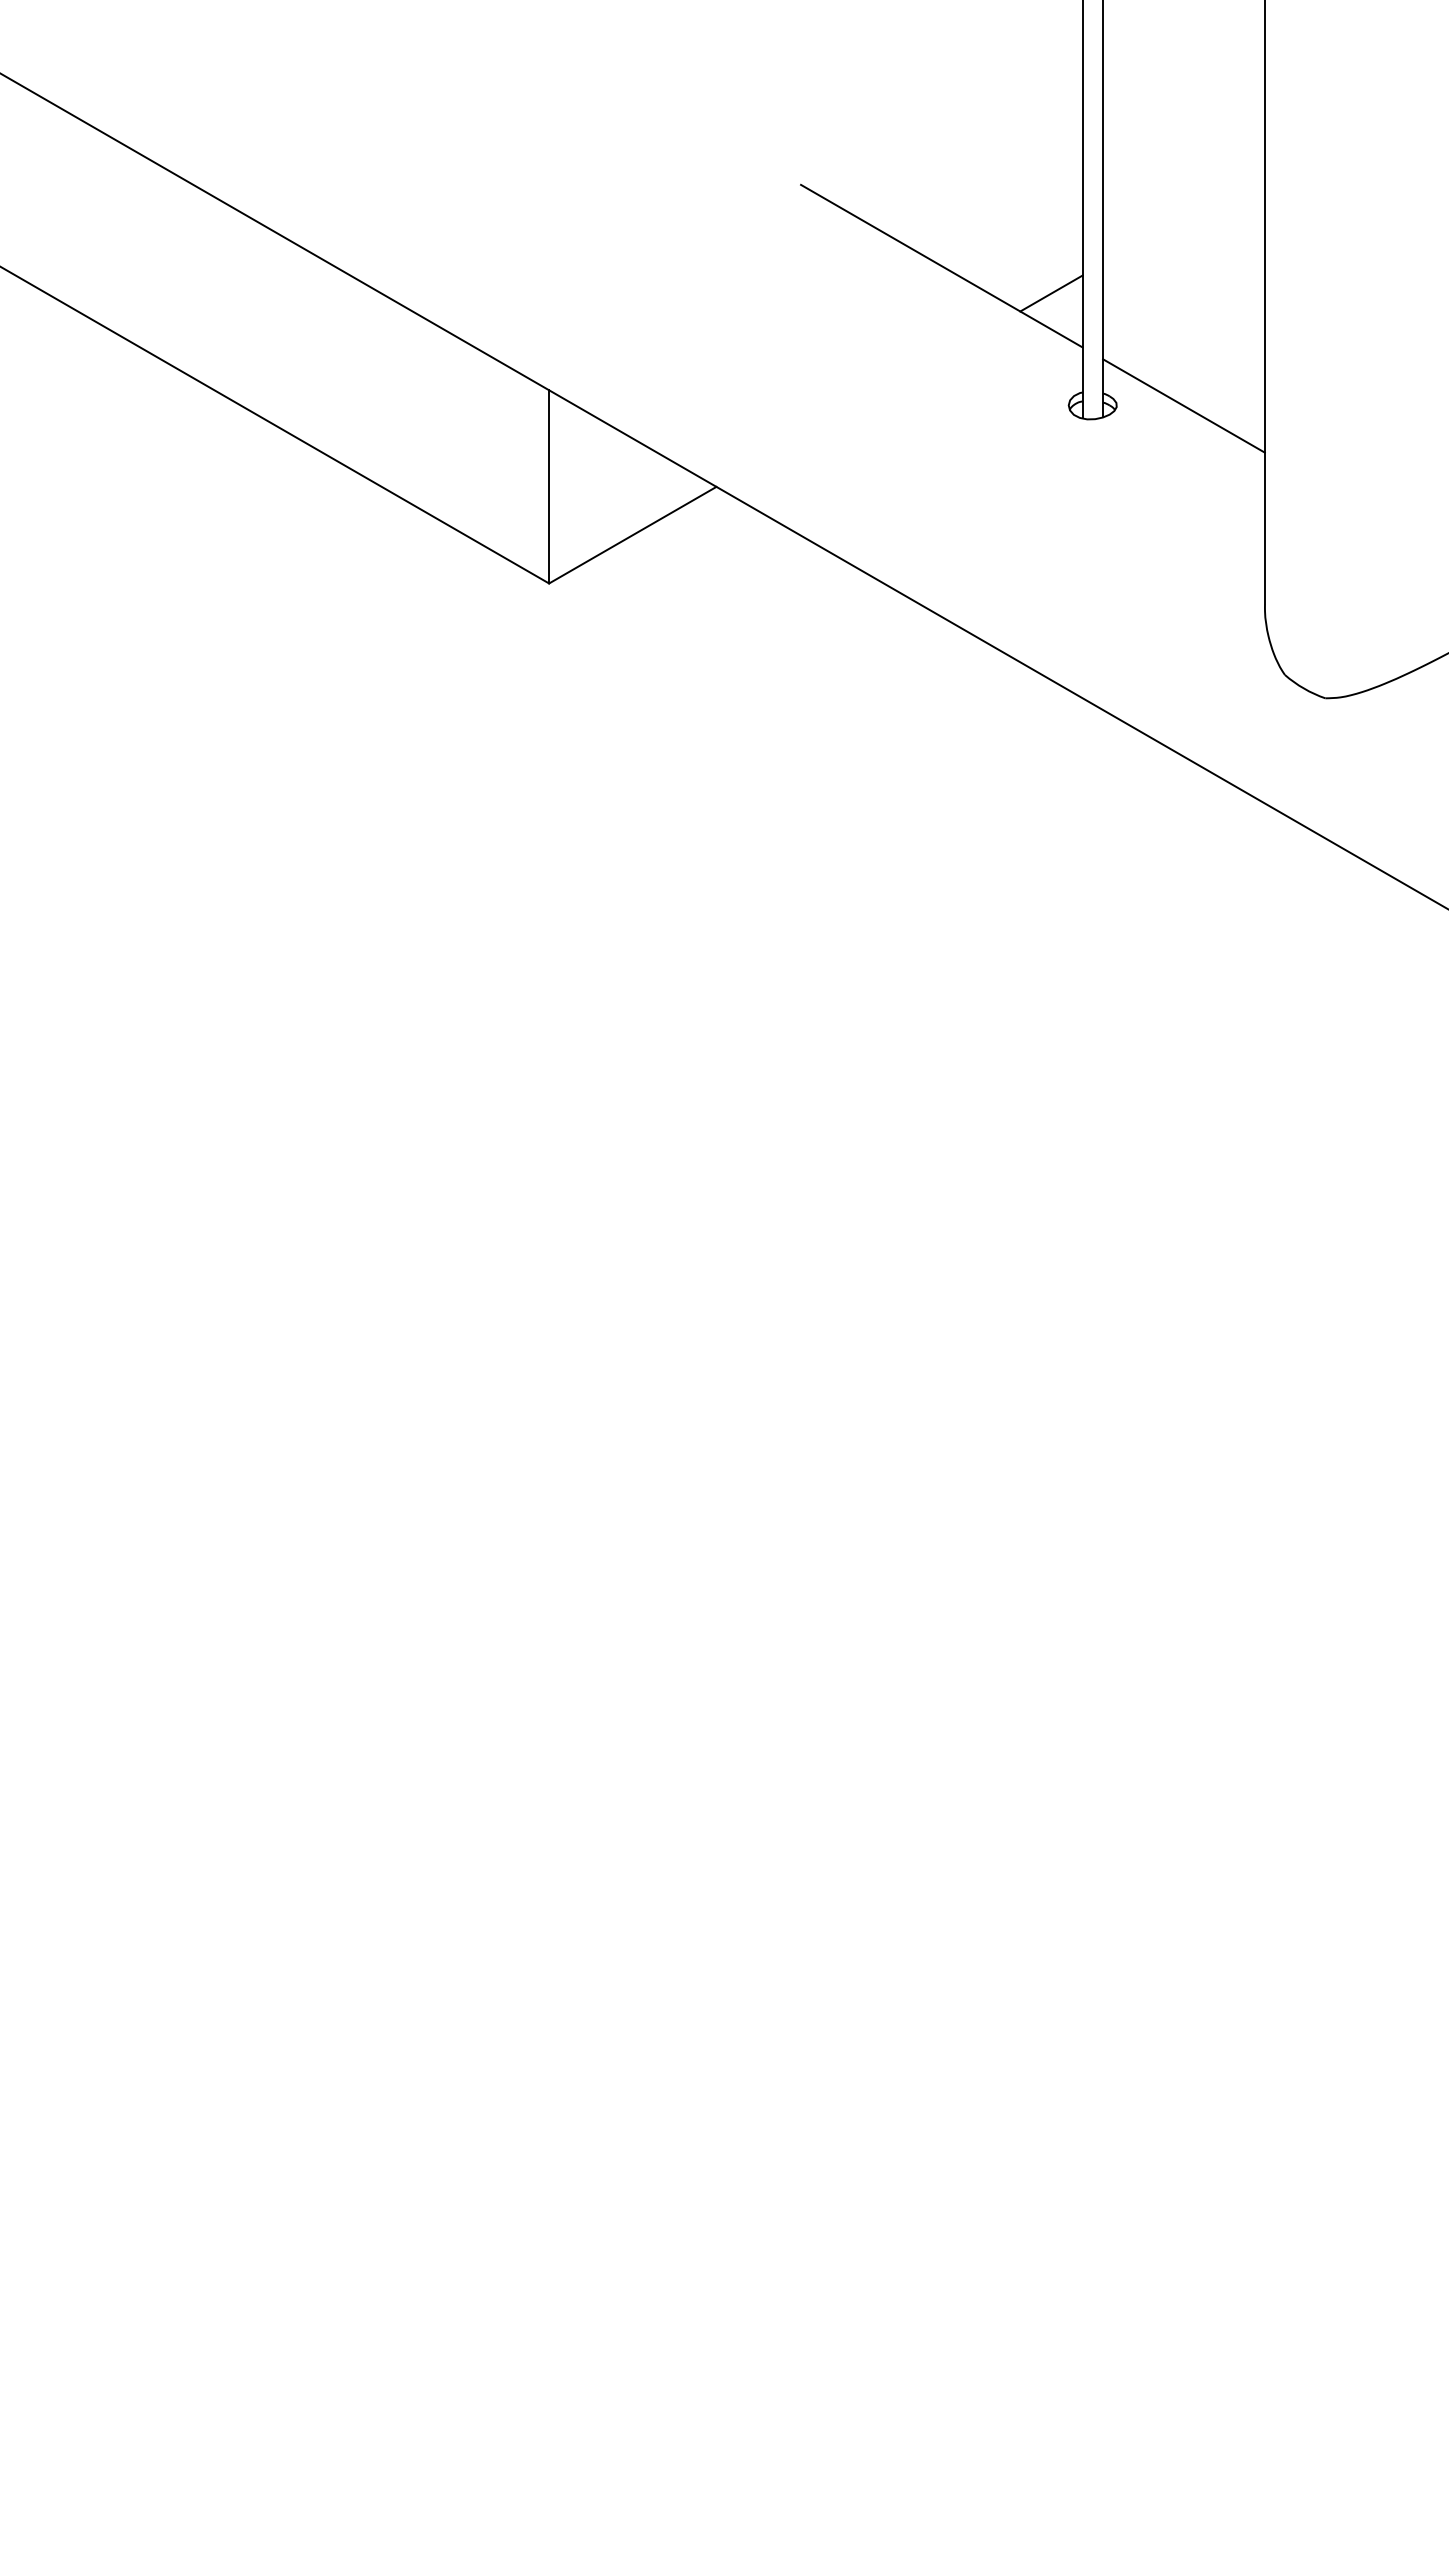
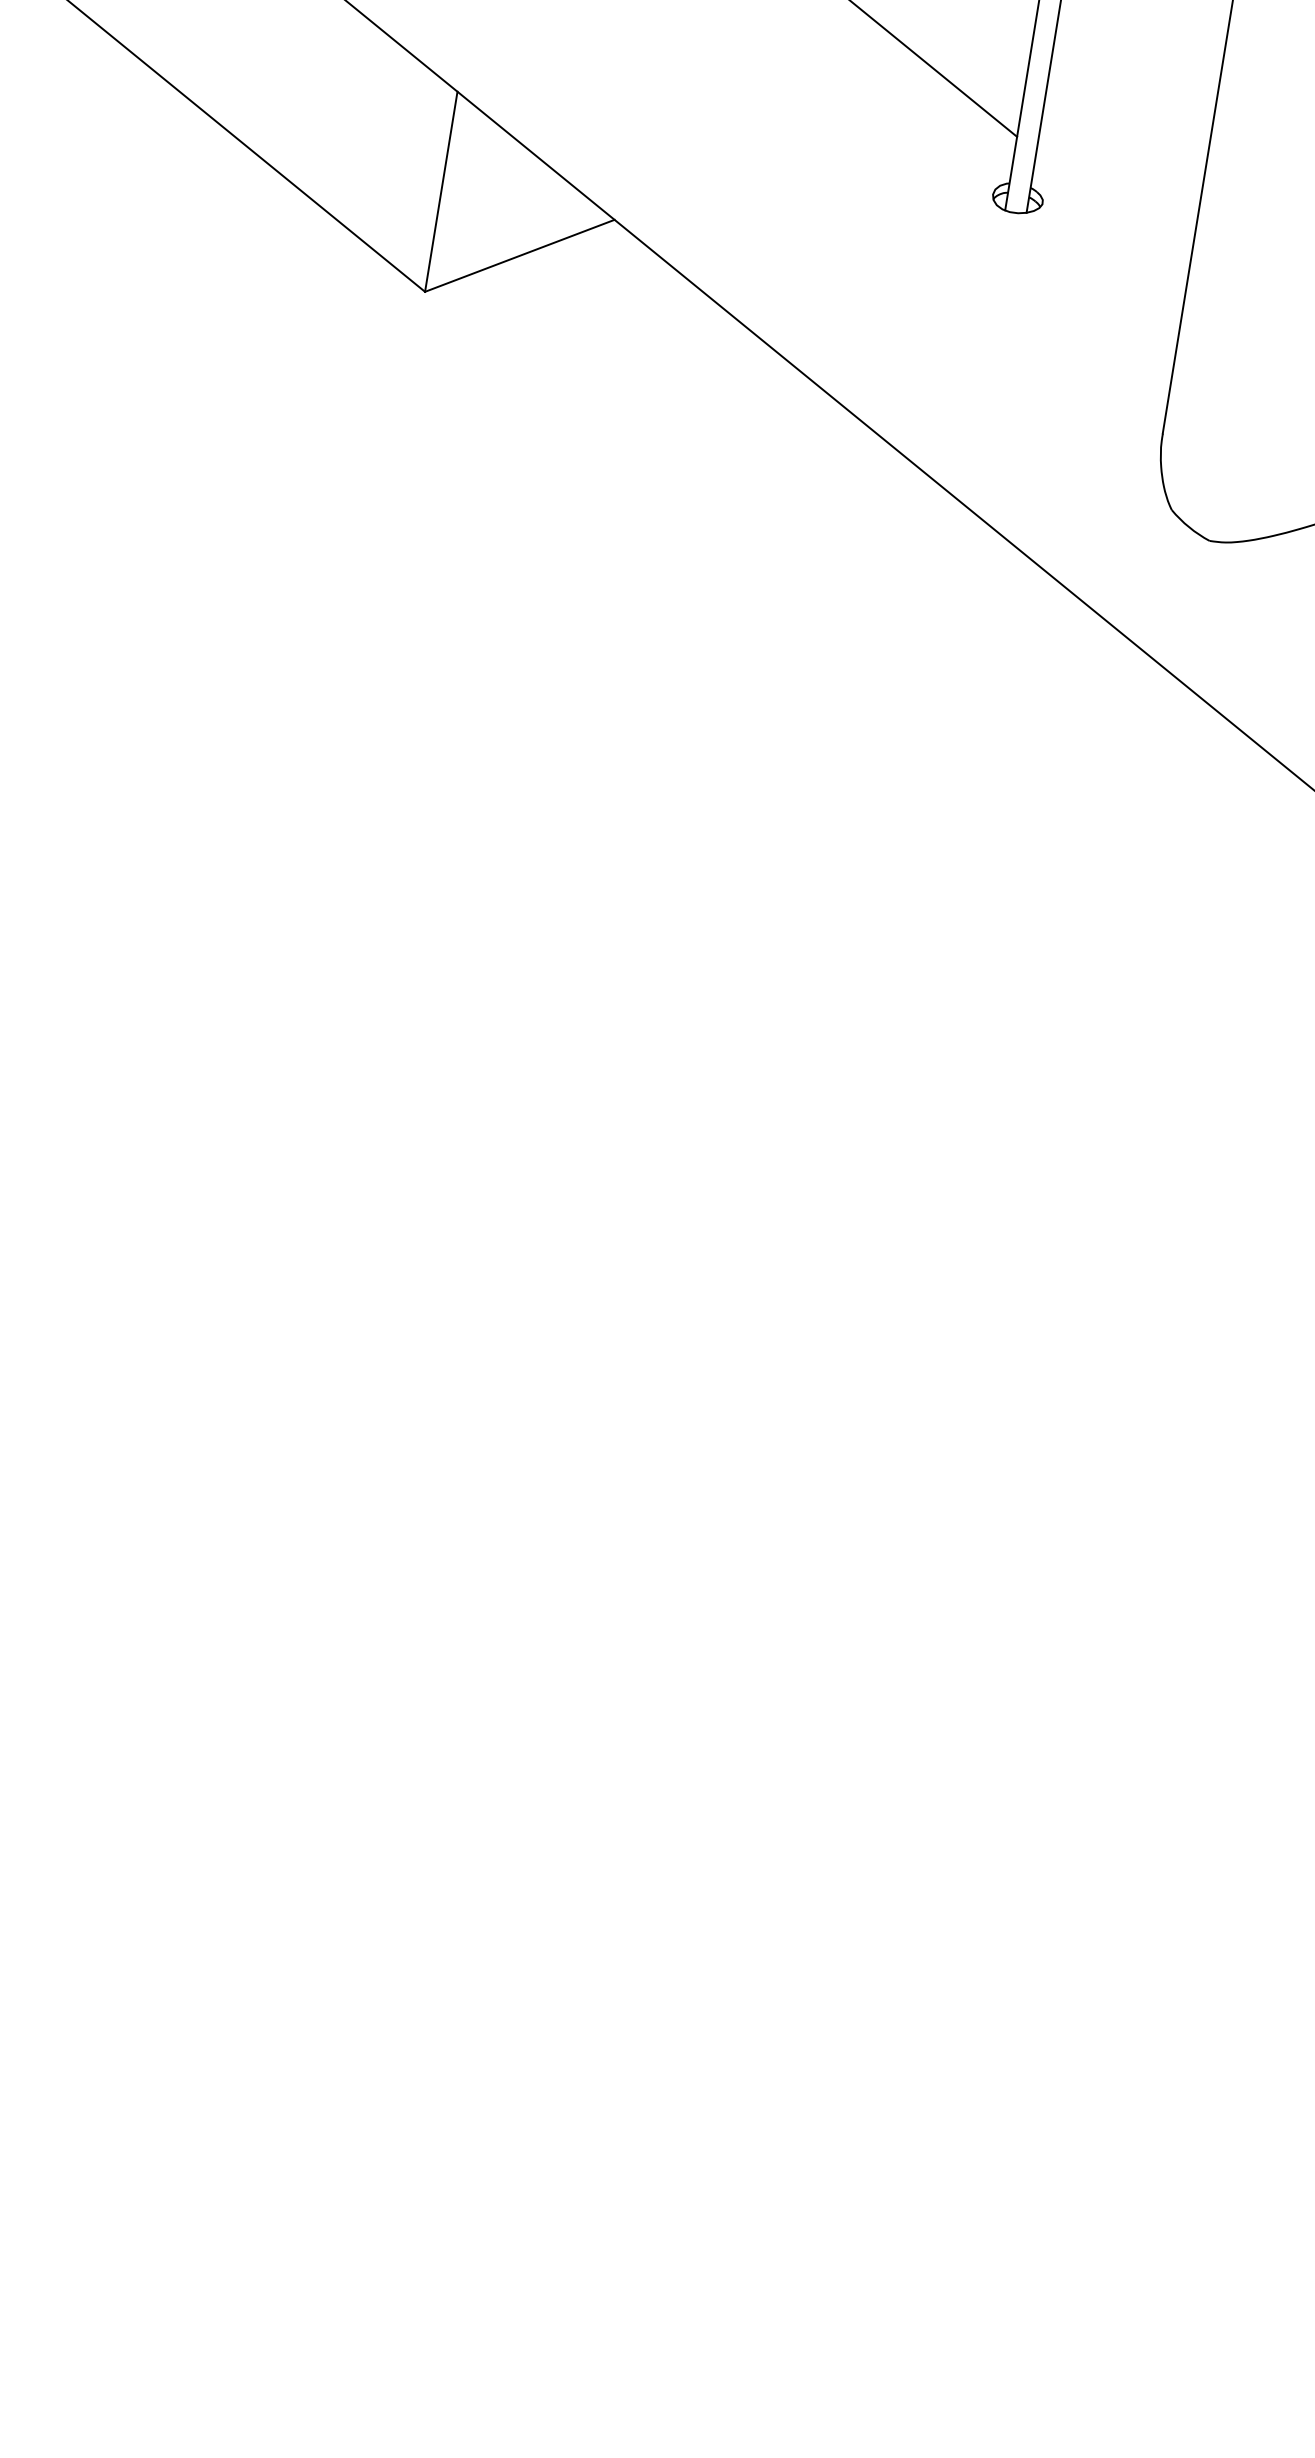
line: (1051, 293) -> (993, 75), removed
line: (1183, 405) -> (1111, 213), removed

